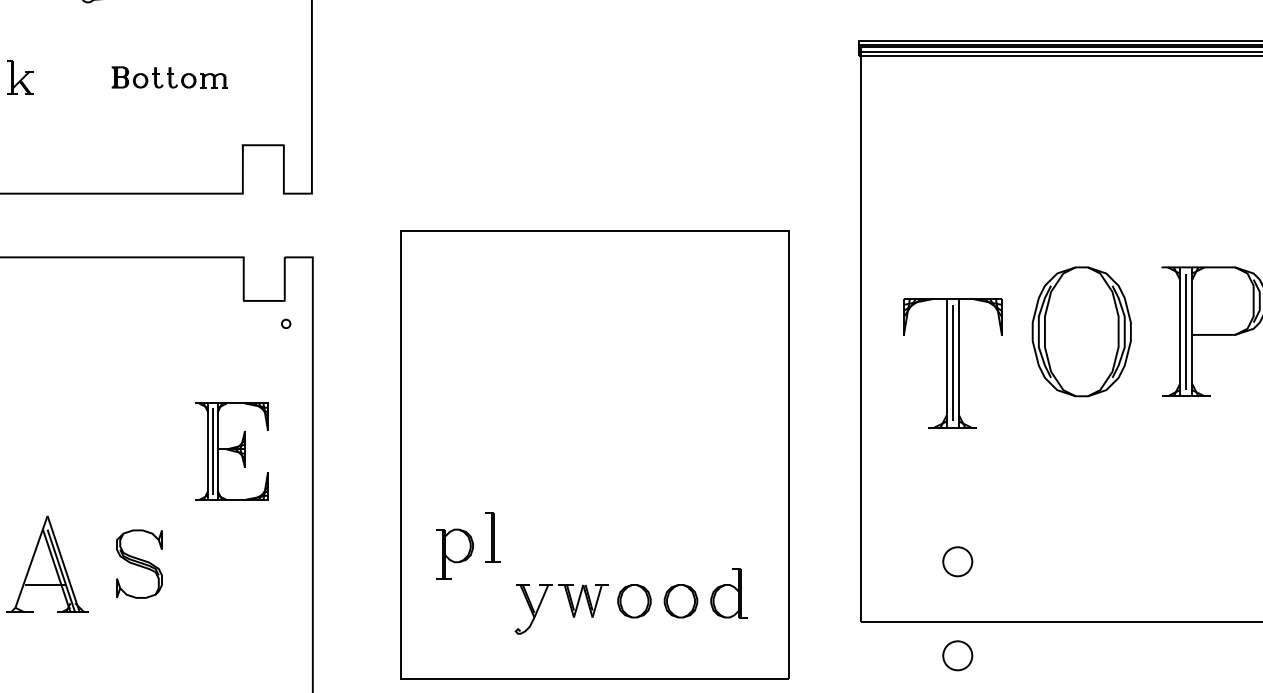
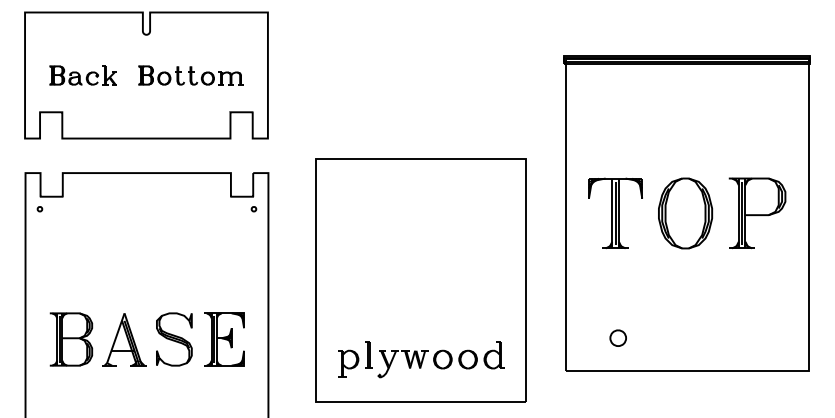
part: (169, 77) -> (190, 75), size x1.67
part: (952, 361) -> (615, 212), moved
part: (231, 451) -> (224, 339), moved
part: (467, 545) -> (355, 359), moved
part: (139, 564) -> (174, 339), size x1.43
part: (956, 654) -> (617, 388), removed

